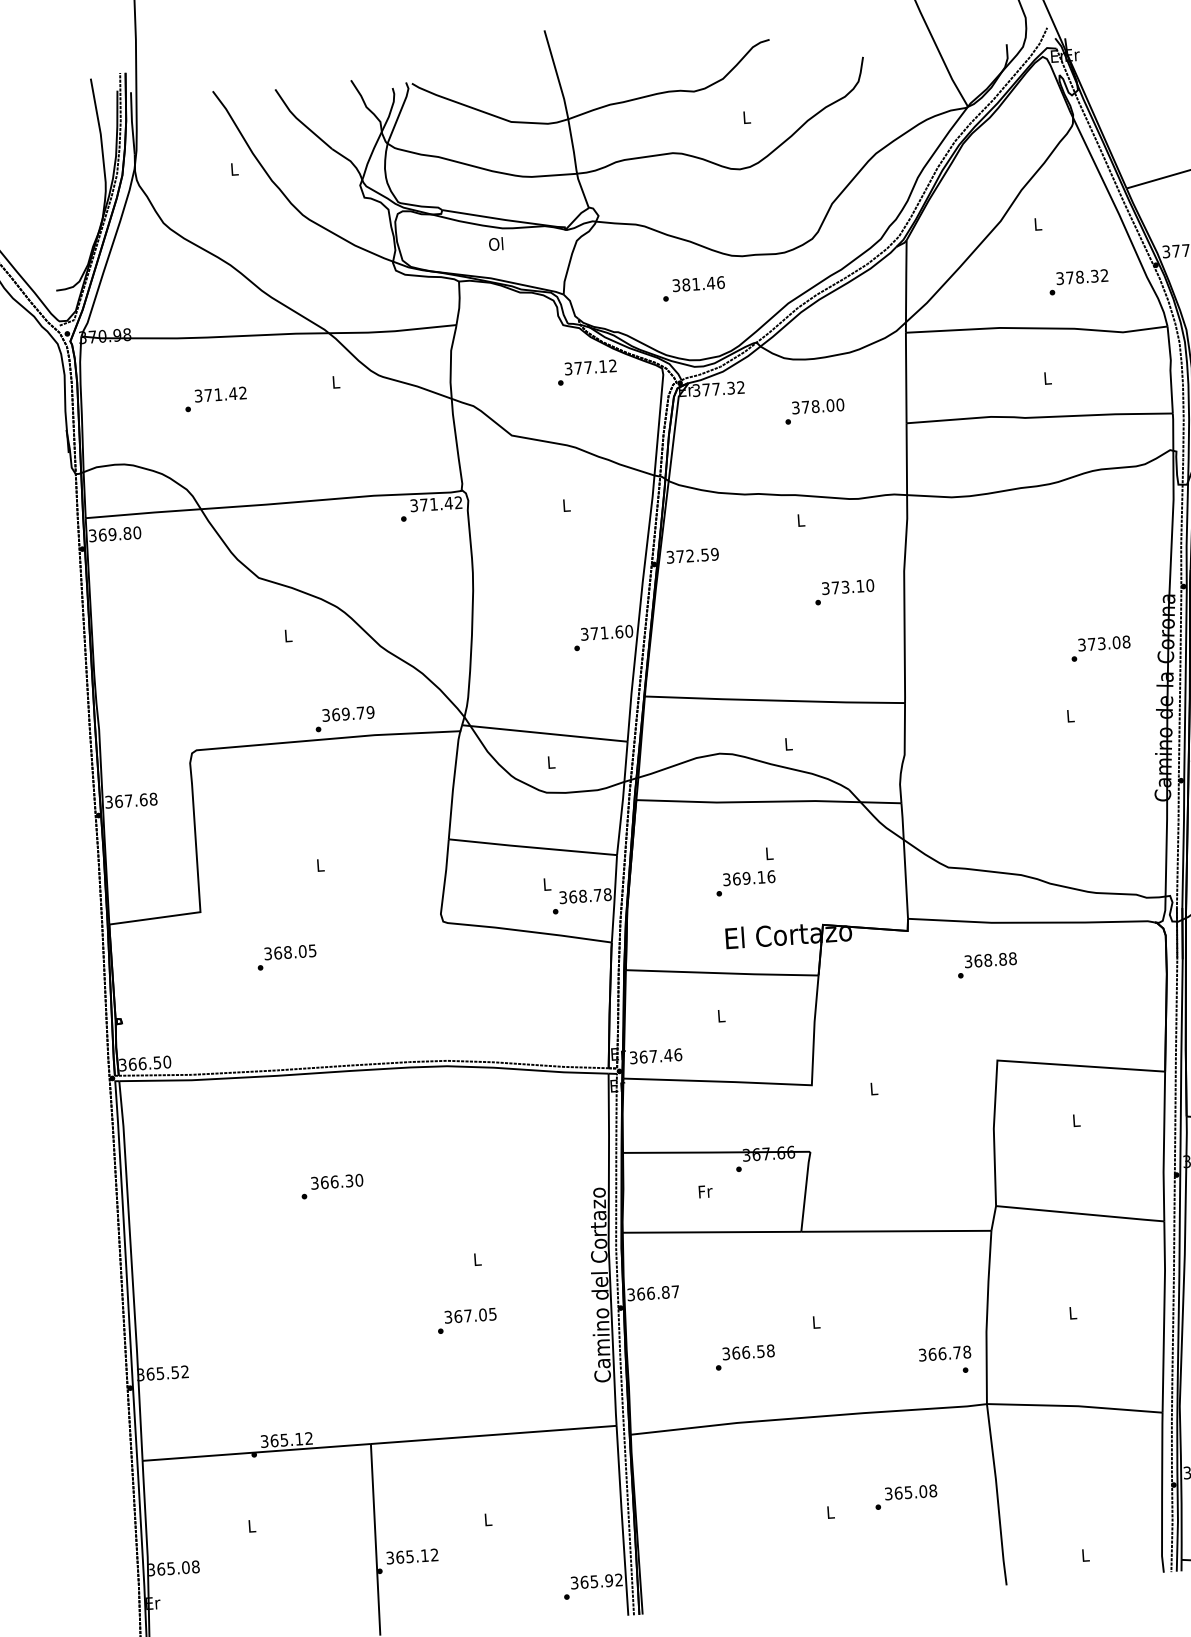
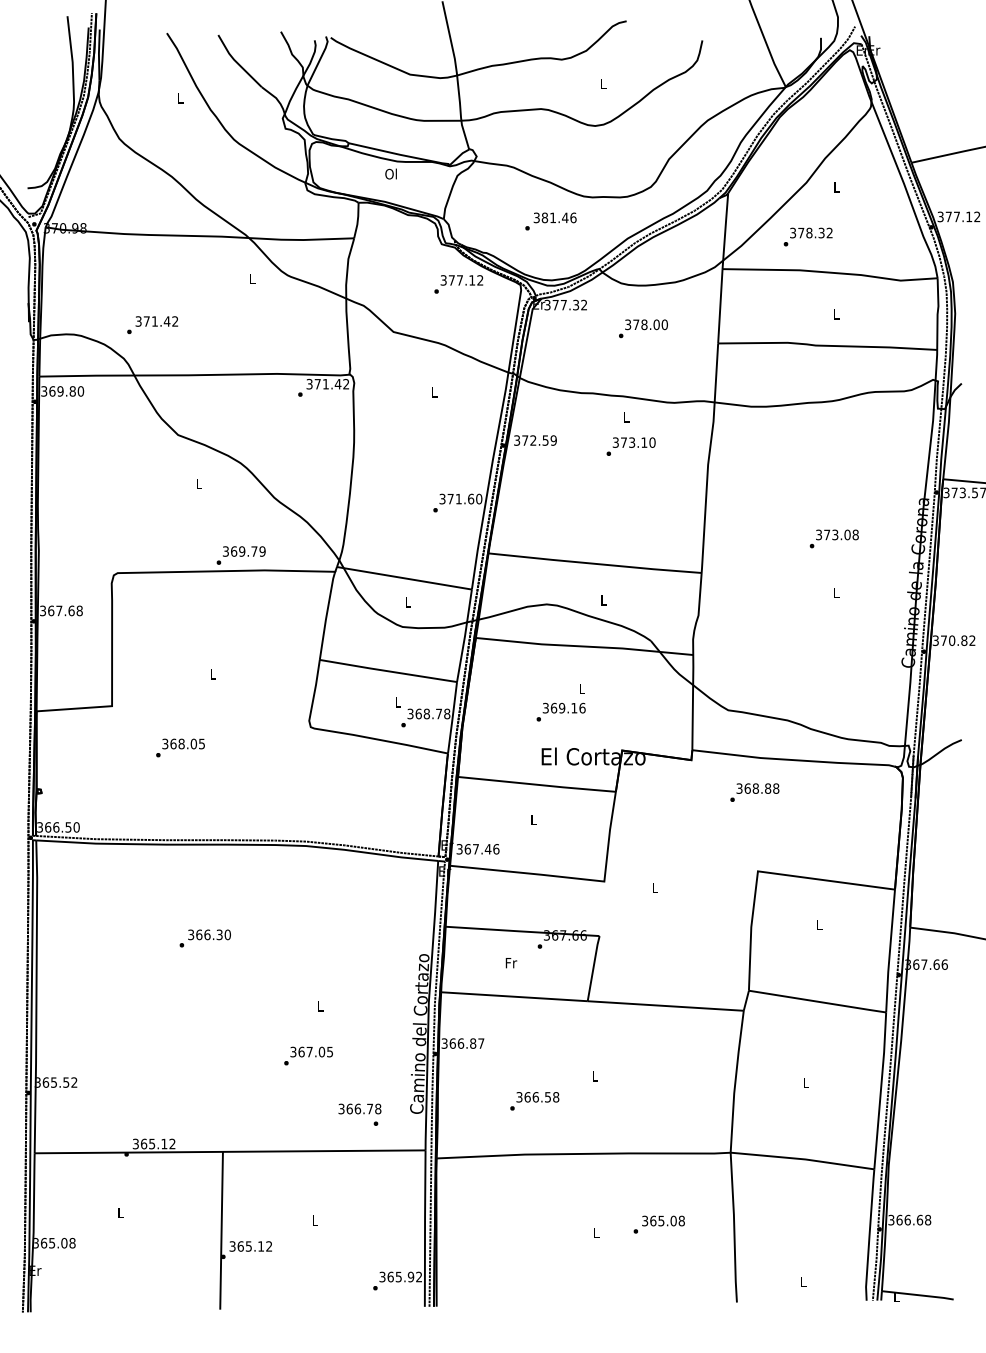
text: (1077, 281) -> (807, 236), moved
text: (215, 398) -> (152, 324), moved
text: (843, 592) -> (630, 446), moved
text: (1099, 648) -> (833, 538), moved
text: (944, 1360) -> (359, 1114), moved

